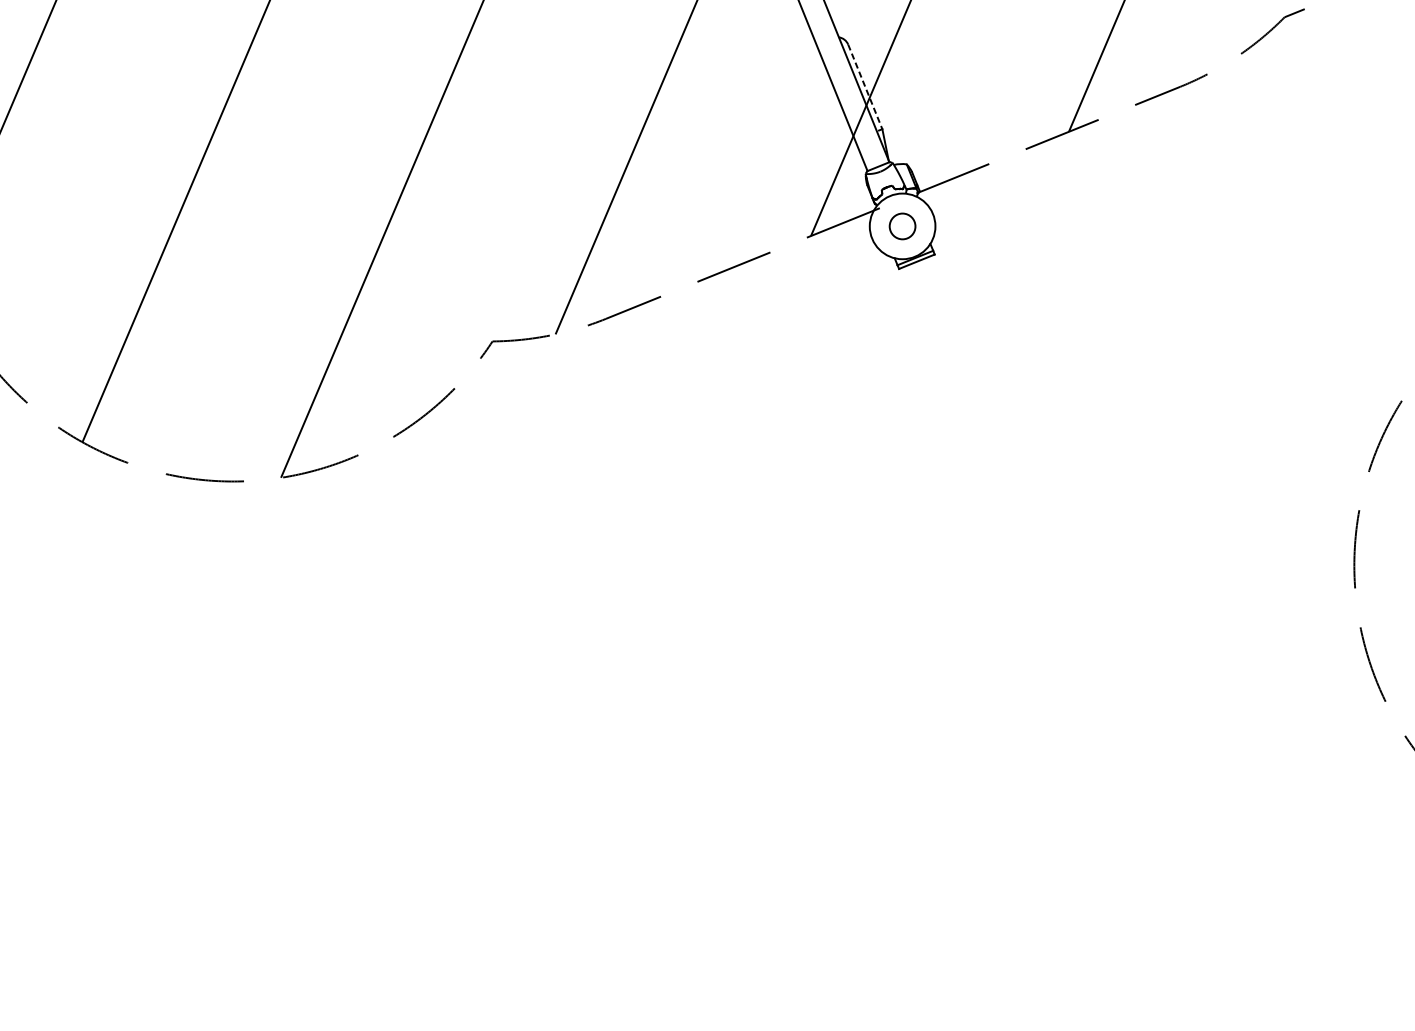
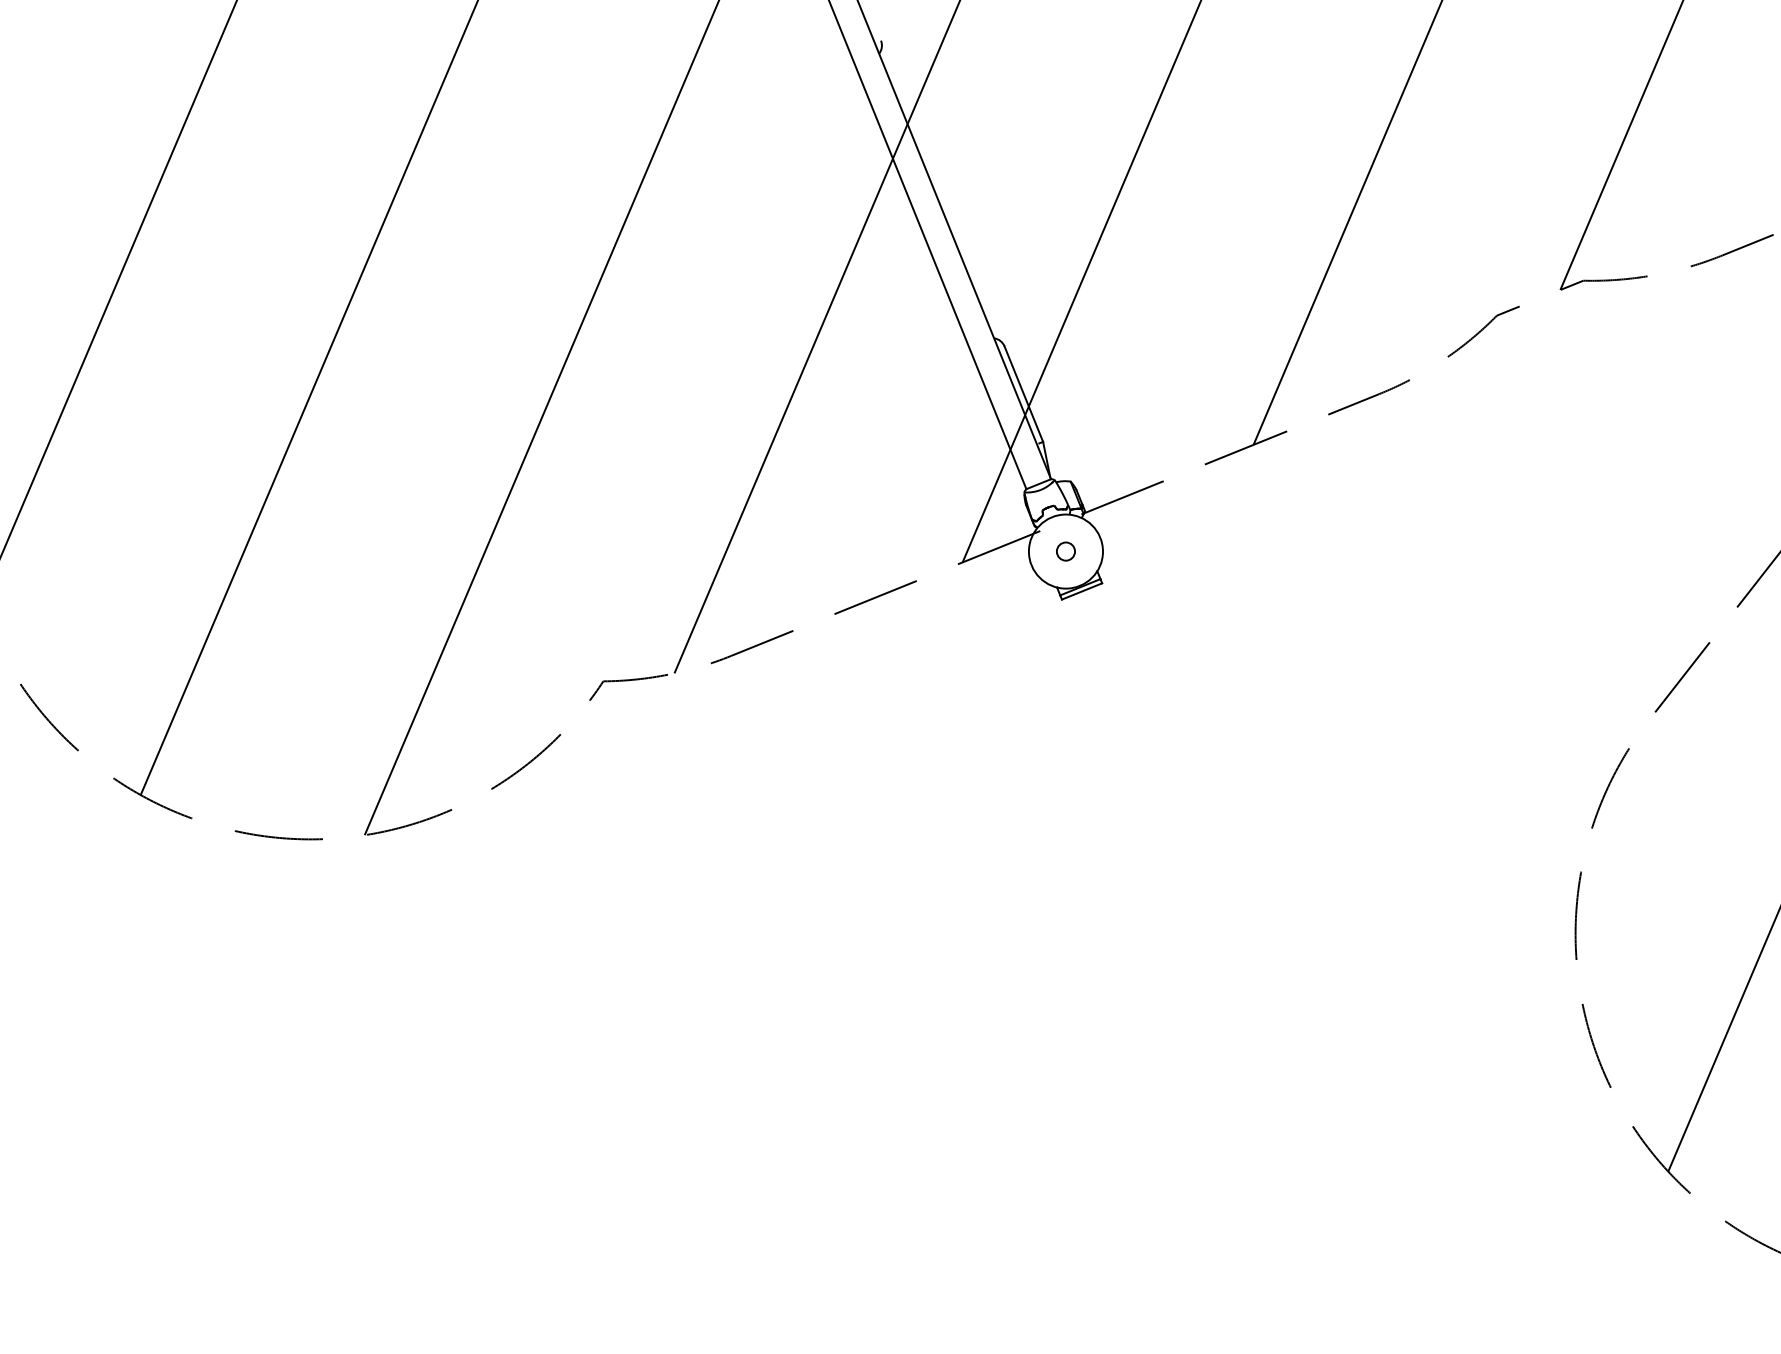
line: (865, 87) -> (1024, 394), dashed -> solid
circle: (902, 226) -> (1065, 551), size x0.62

